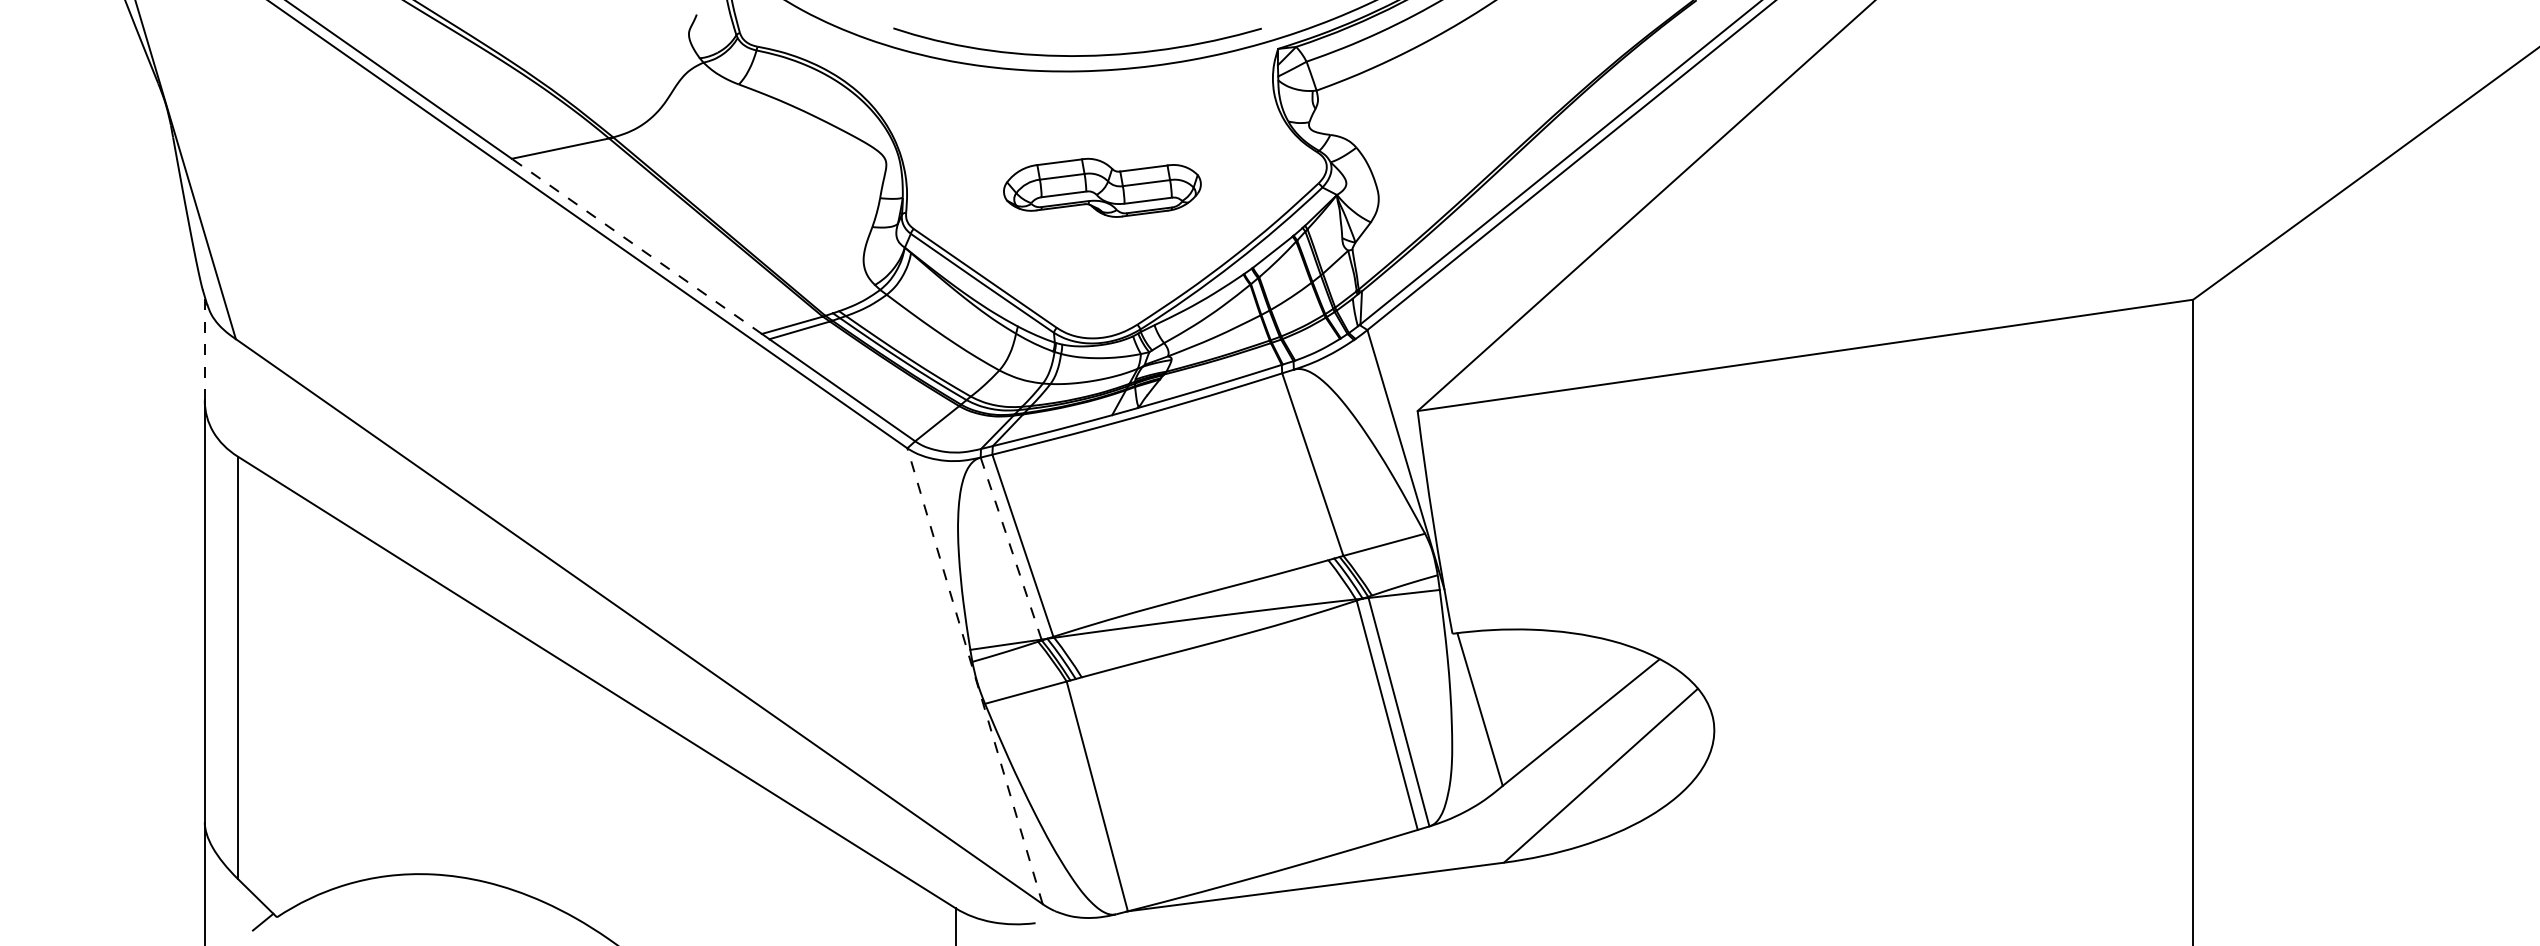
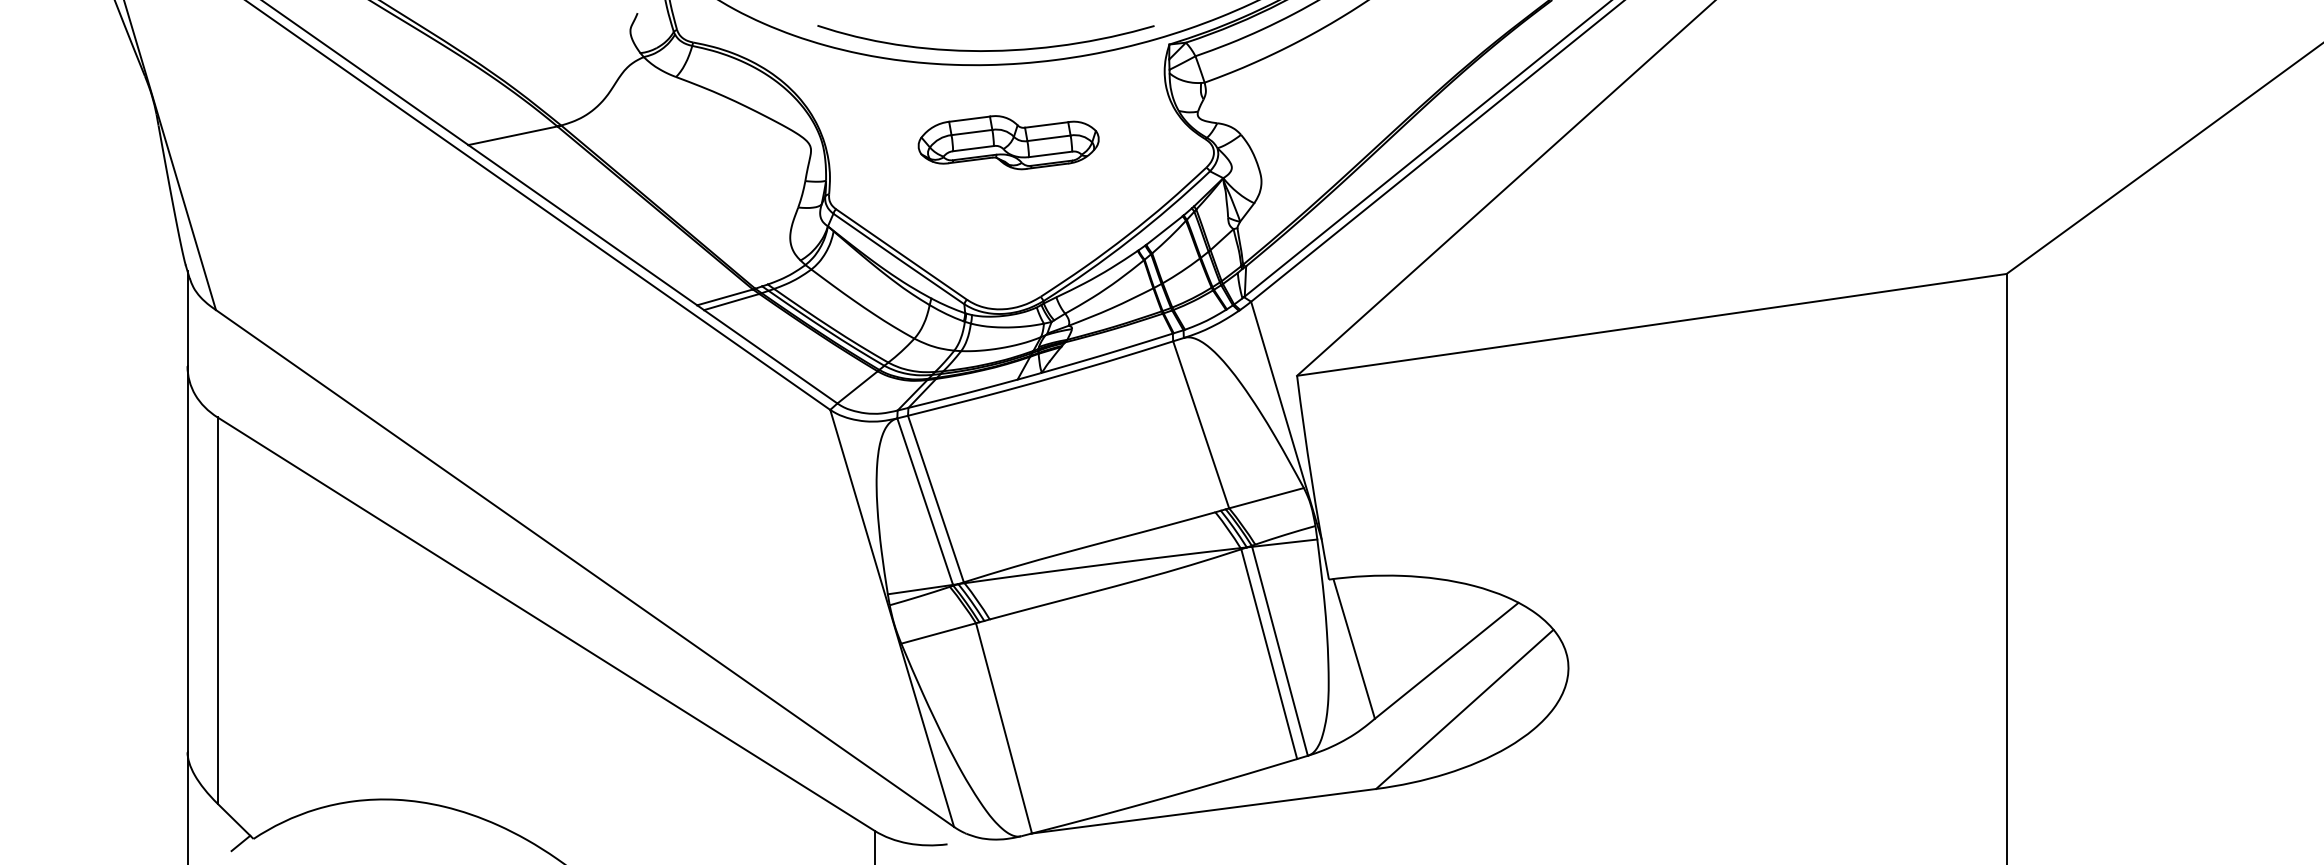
part: (1102, 187) -> (1008, 142), moved
line: (636, 246) -> (582, 225), dashed -> solid
line: (204, 348) -> (187, 318), dashed -> solid
line: (1011, 548) -> (925, 501), dashed -> solid
line: (975, 675) -> (892, 617), dashed -> solid

